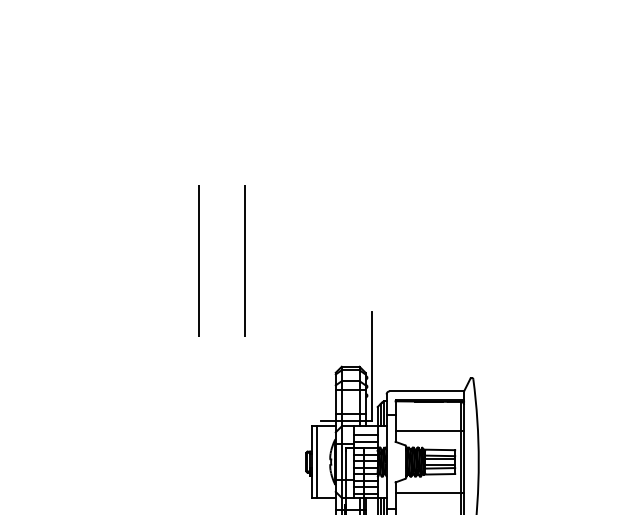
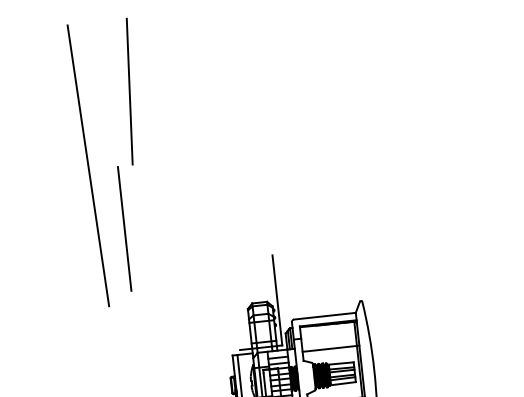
line: (222, 97) -> (129, 91), added
line: (163, 181) -> (87, 166), added
line: (244, 260) -> (162, 224), removed

